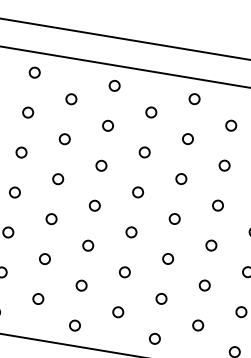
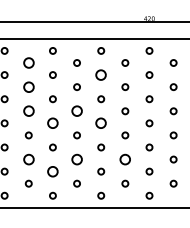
circle: (71, 98) -> (28, 62), size x1.6
circle: (64, 138) -> (28, 86), size x1.6
circle: (188, 138) -> (101, 74), size x1.6
circle: (57, 179) -> (28, 111), size x1.6
circle: (137, 192) -> (76, 111), size x1.6
circle: (94, 205) -> (52, 123), size x1.6
circle: (175, 219) -> (101, 123), size x1.6
circle: (44, 258) -> (28, 159), size x1.6
circle: (123, 272) -> (76, 159), size x1.6
circle: (80, 285) -> (52, 171), size x1.6
circle: (205, 285) -> (125, 159), size x1.6

